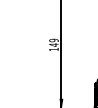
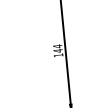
text: (53, 40) -> (57, 46), 149 -> 144

